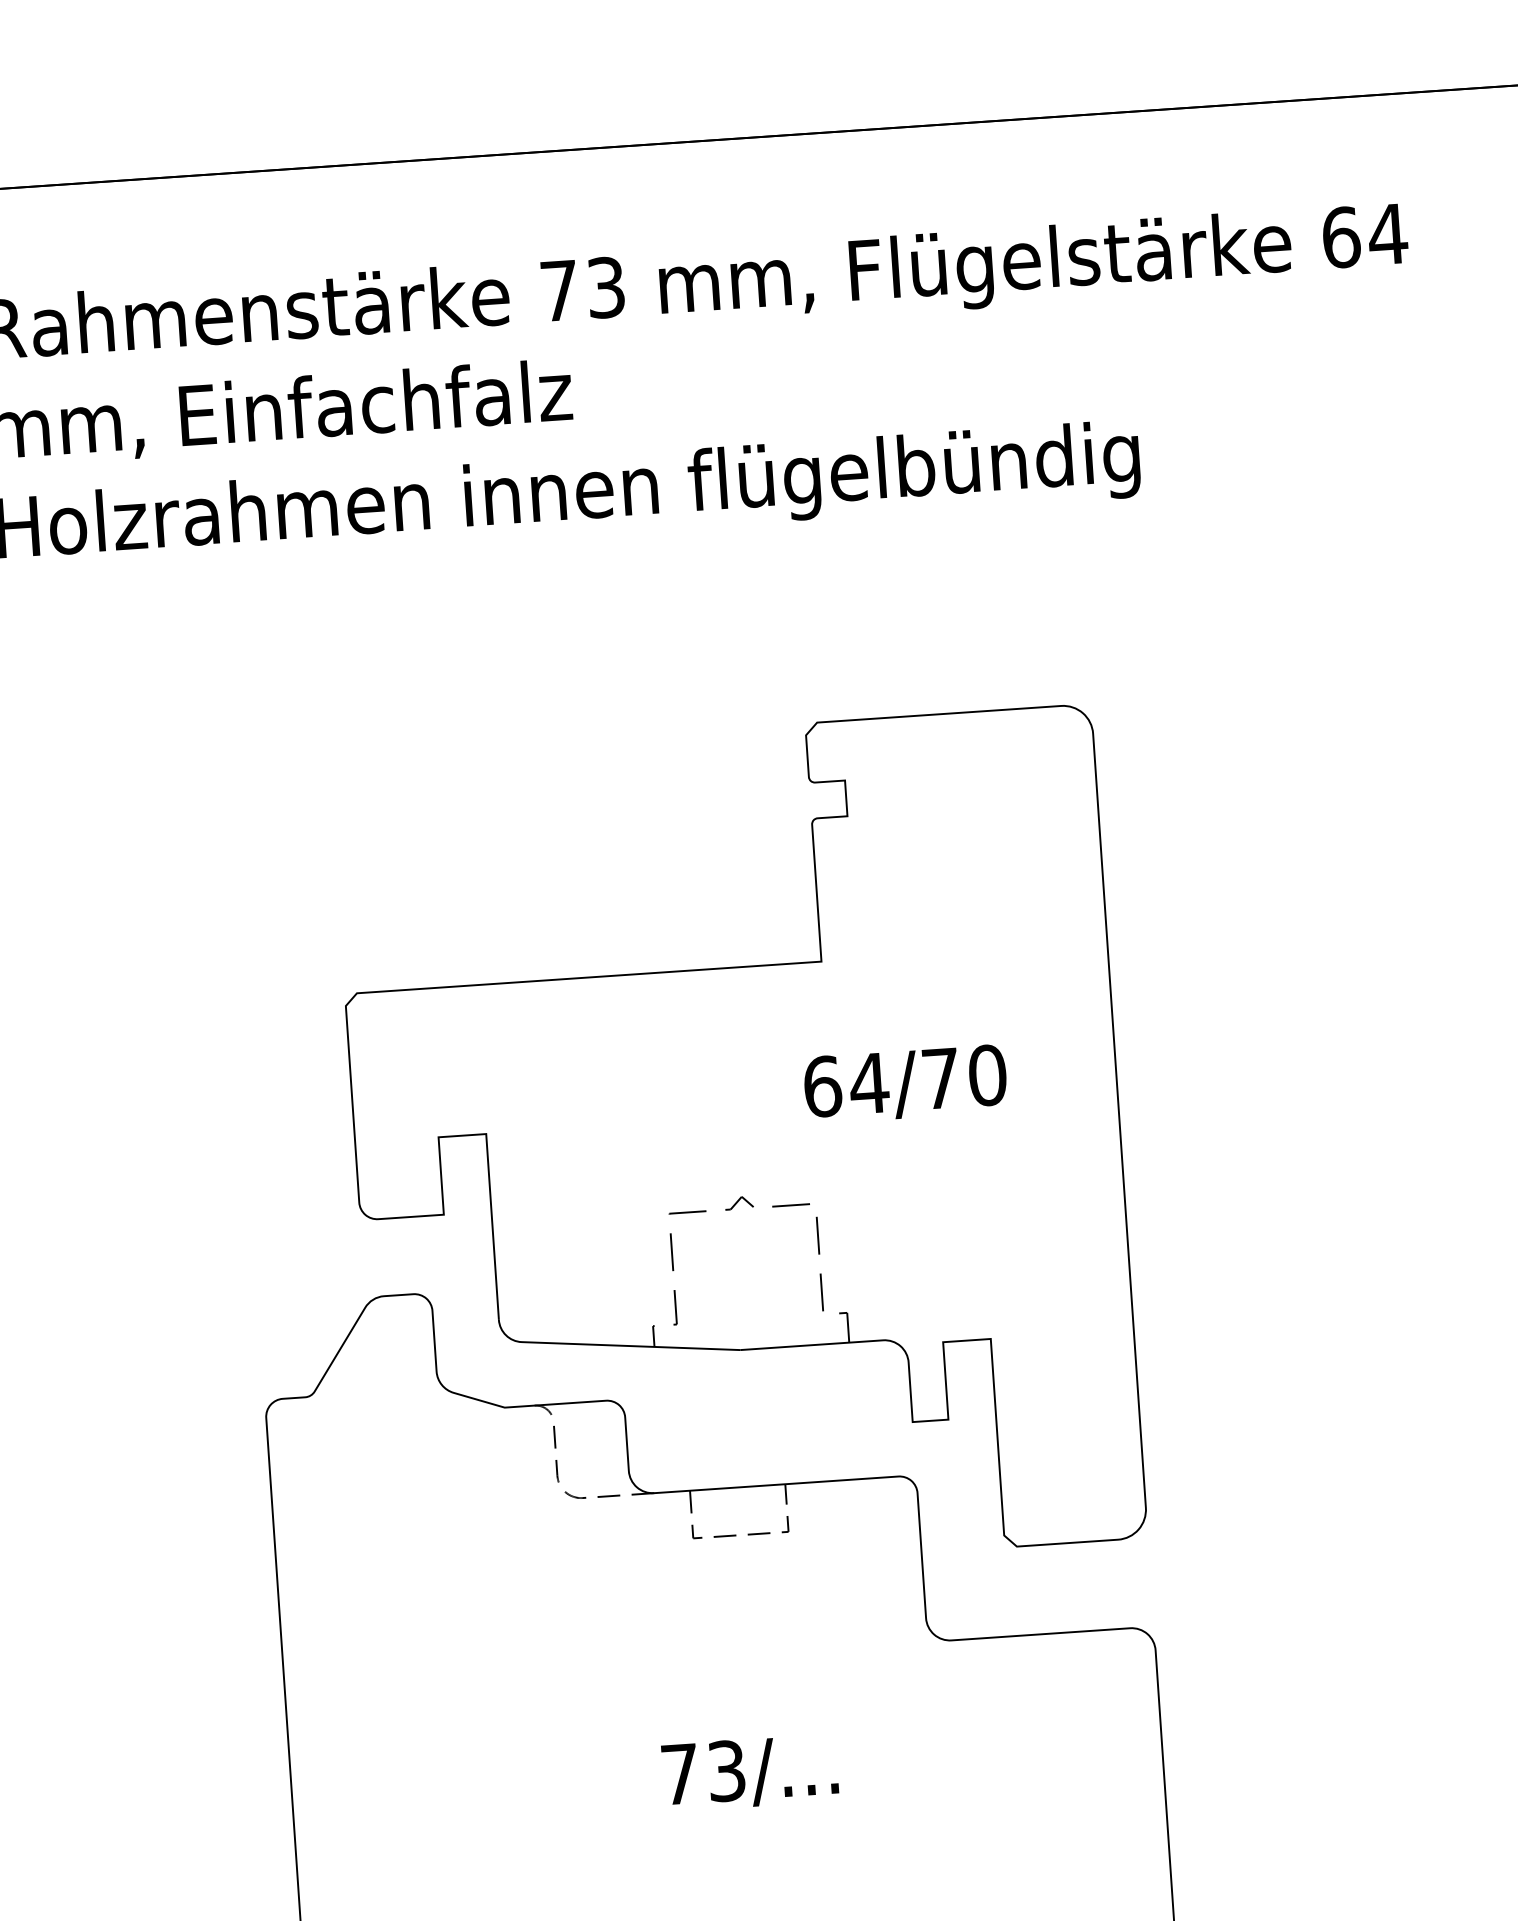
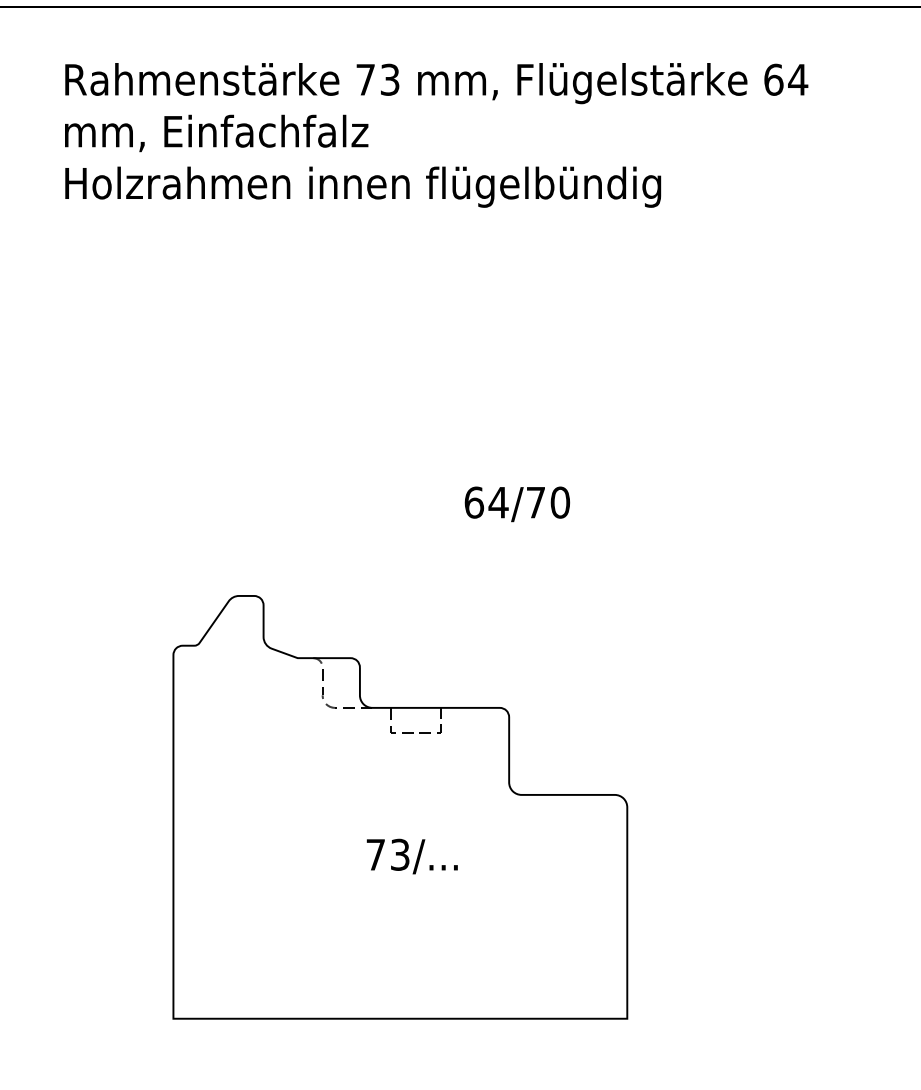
part: (738, 1146) -> (428, 530), removed

